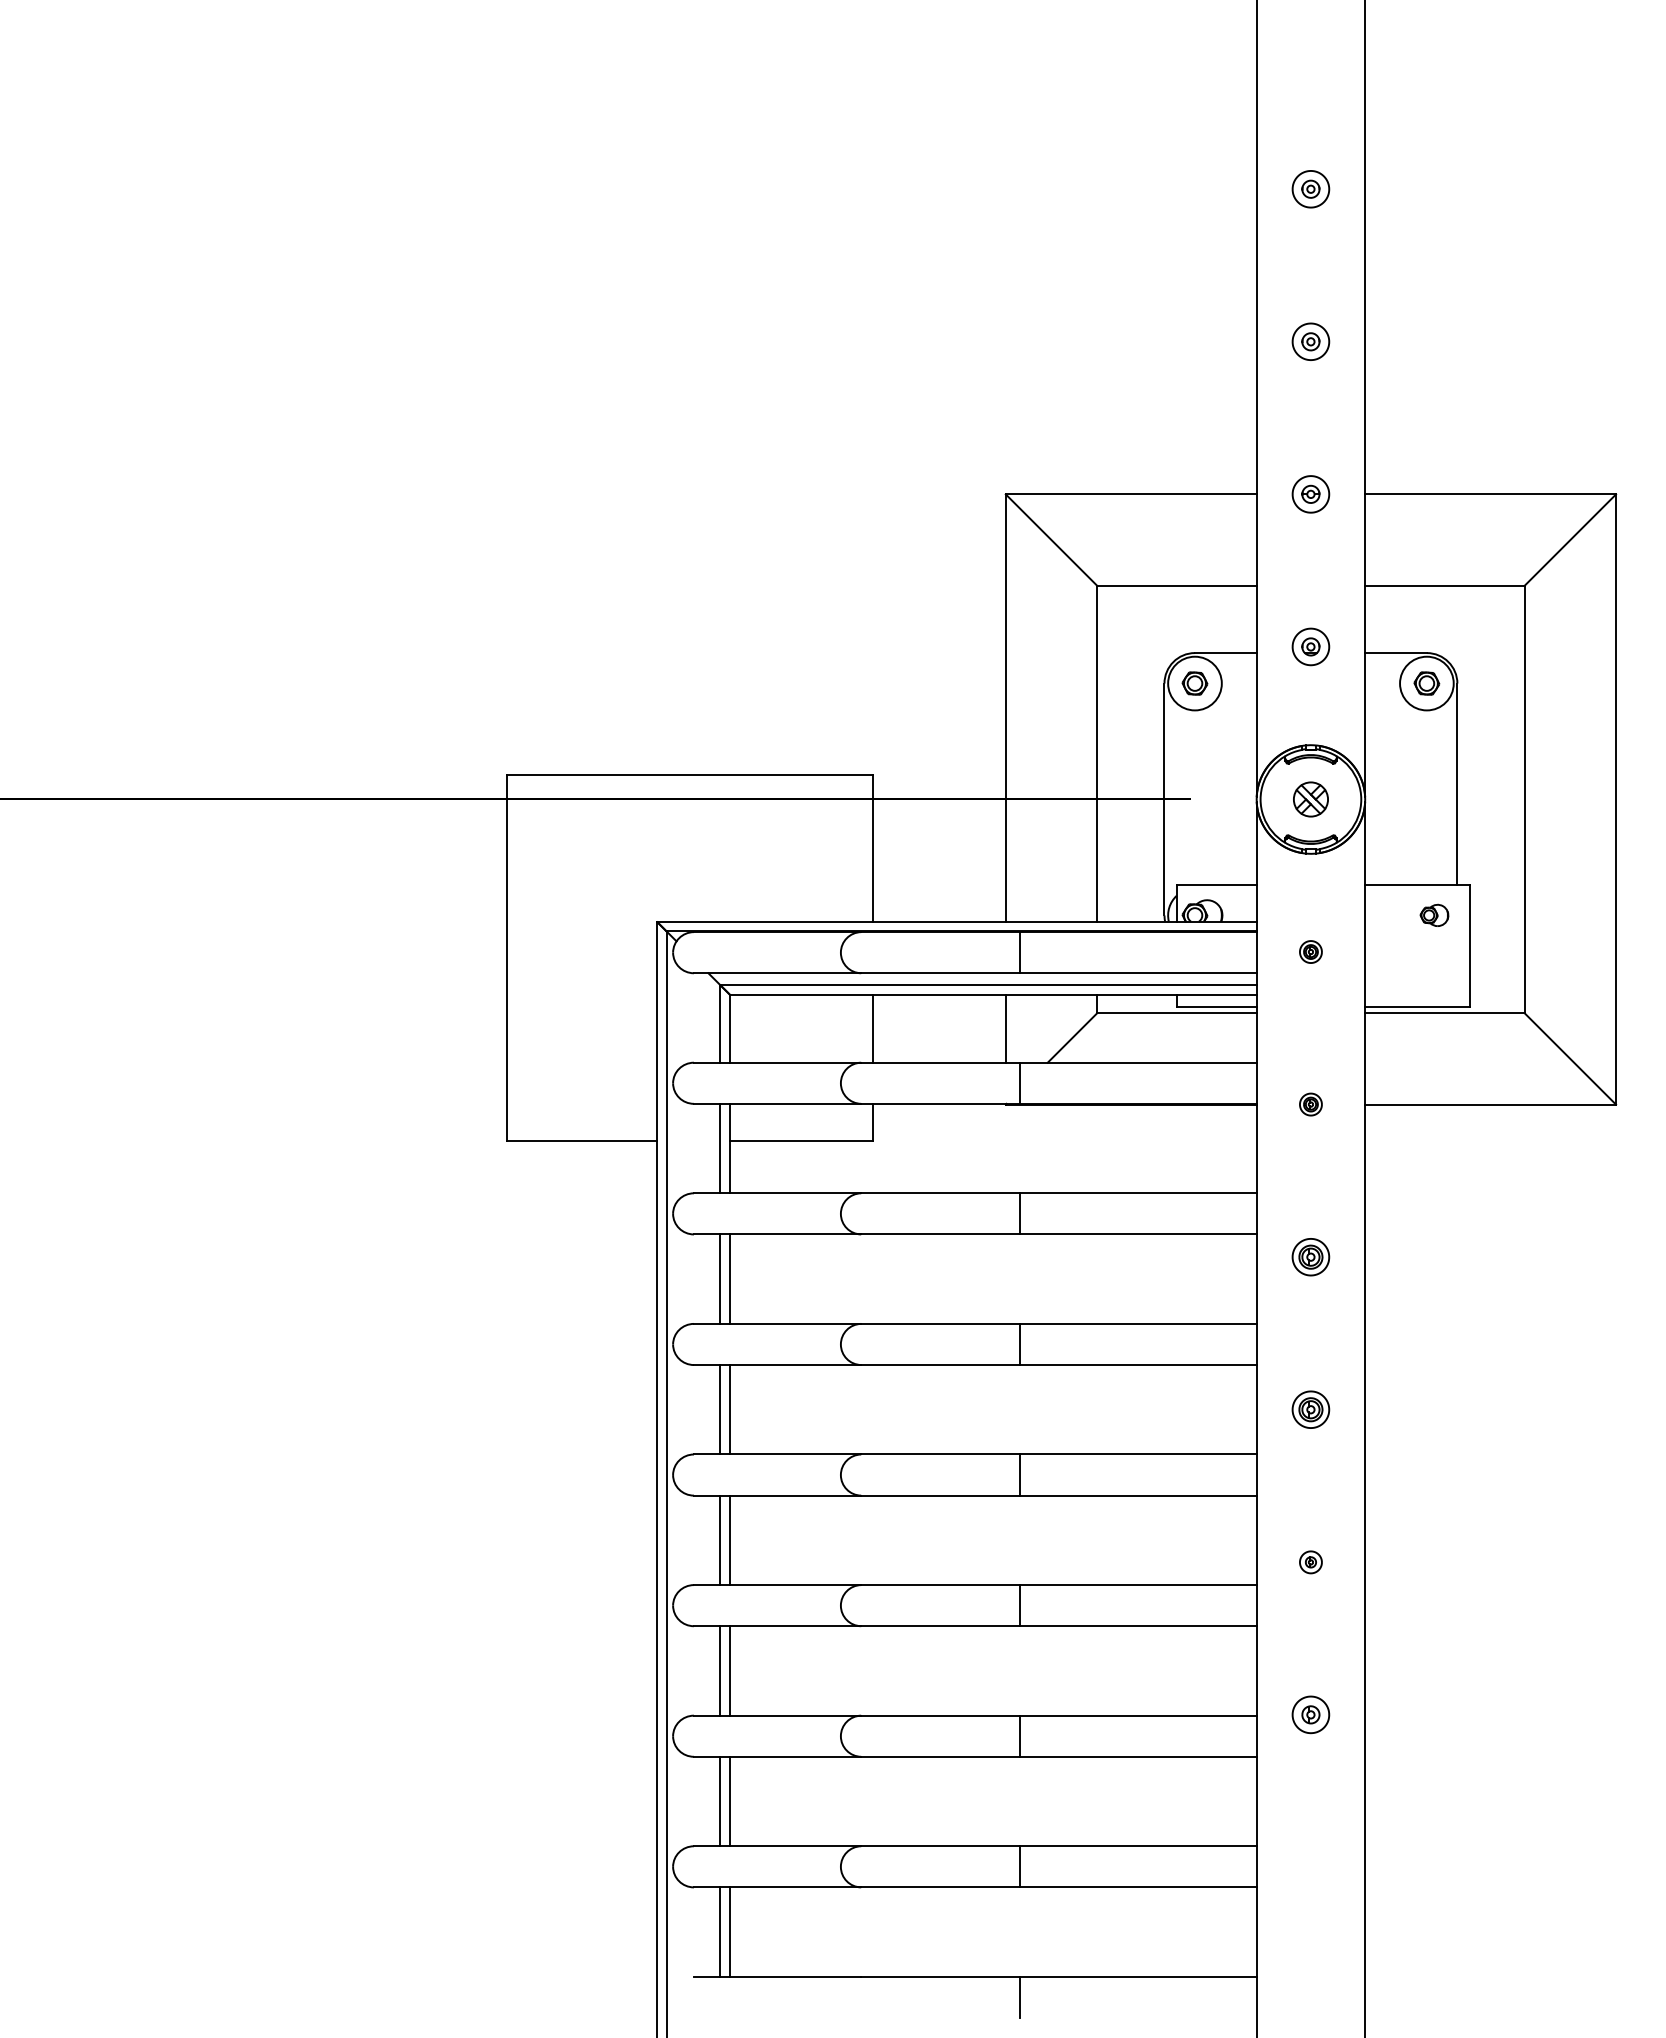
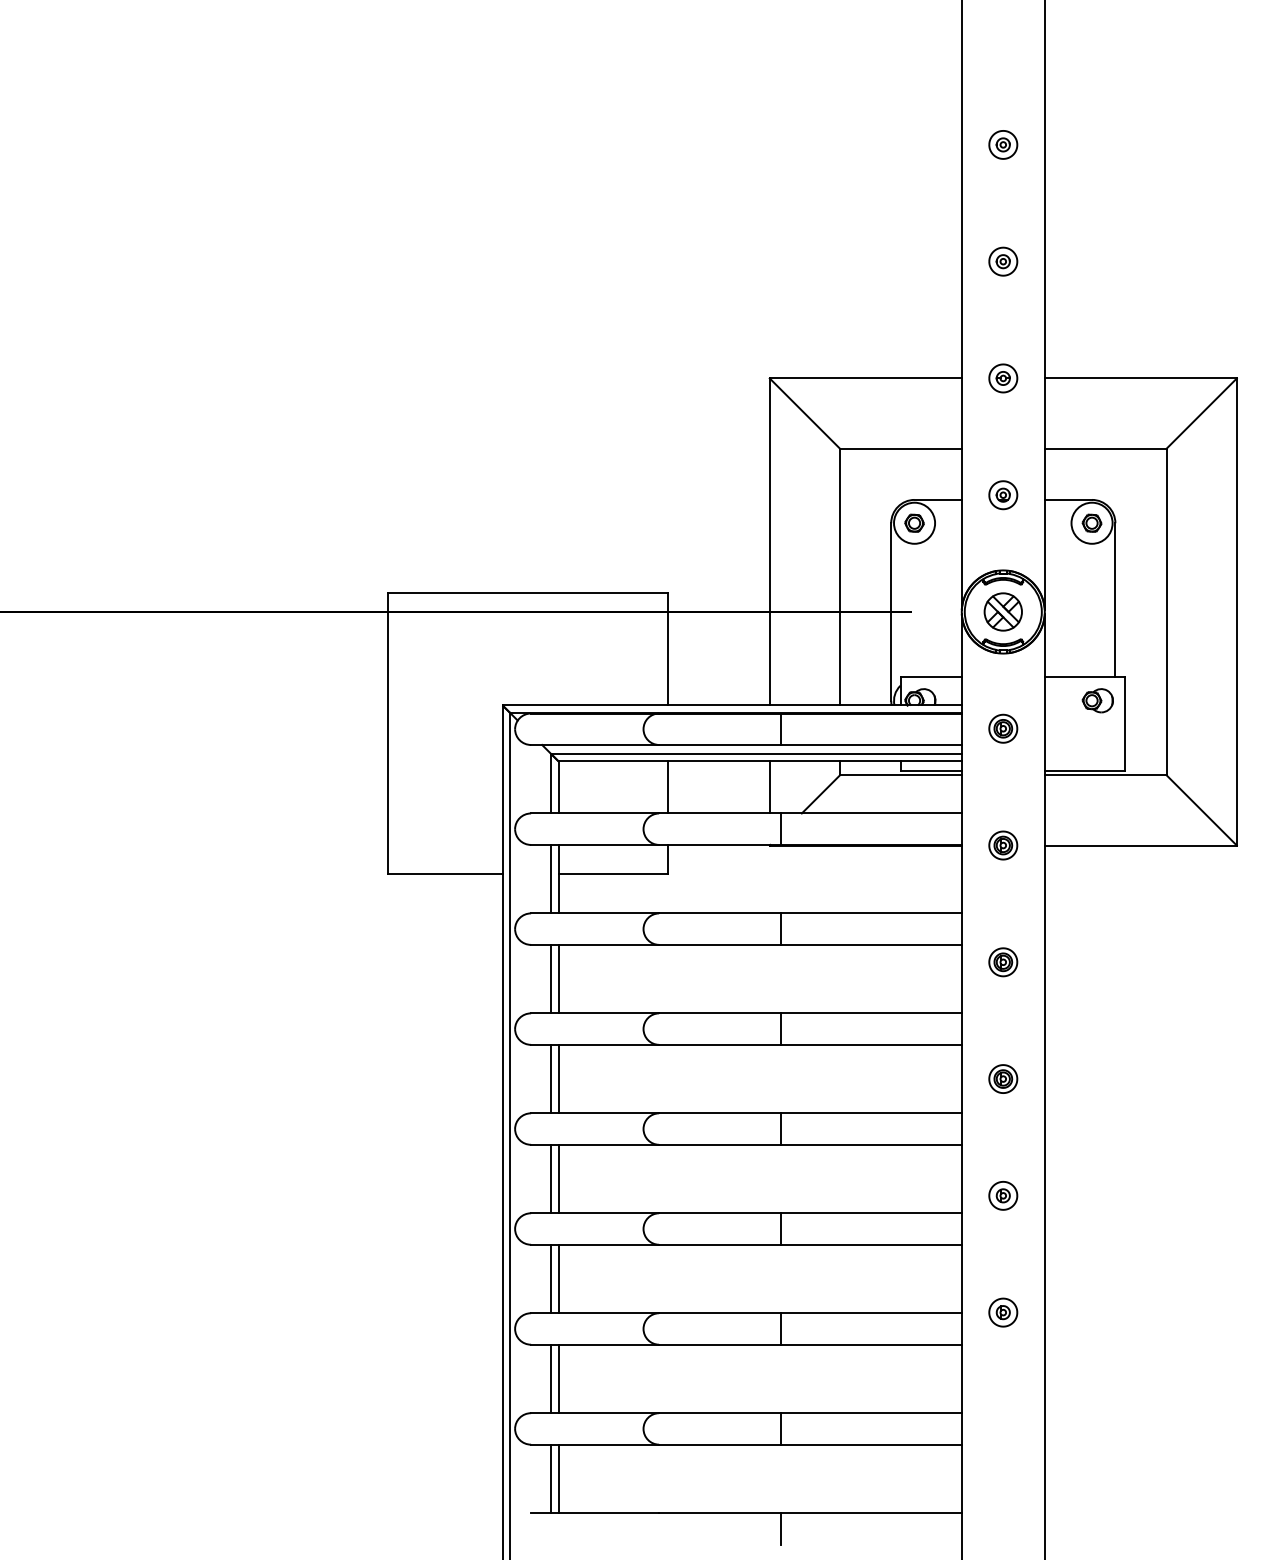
part: (1310, 799) -> (1002, 611), size x1.43
part: (1434, 915) -> (1097, 700), size x1.43
part: (1310, 951) -> (1002, 728), size x1.67
part: (1310, 1104) -> (1002, 845), size x1.67
part: (1310, 1562) -> (1002, 1195), size x1.67

